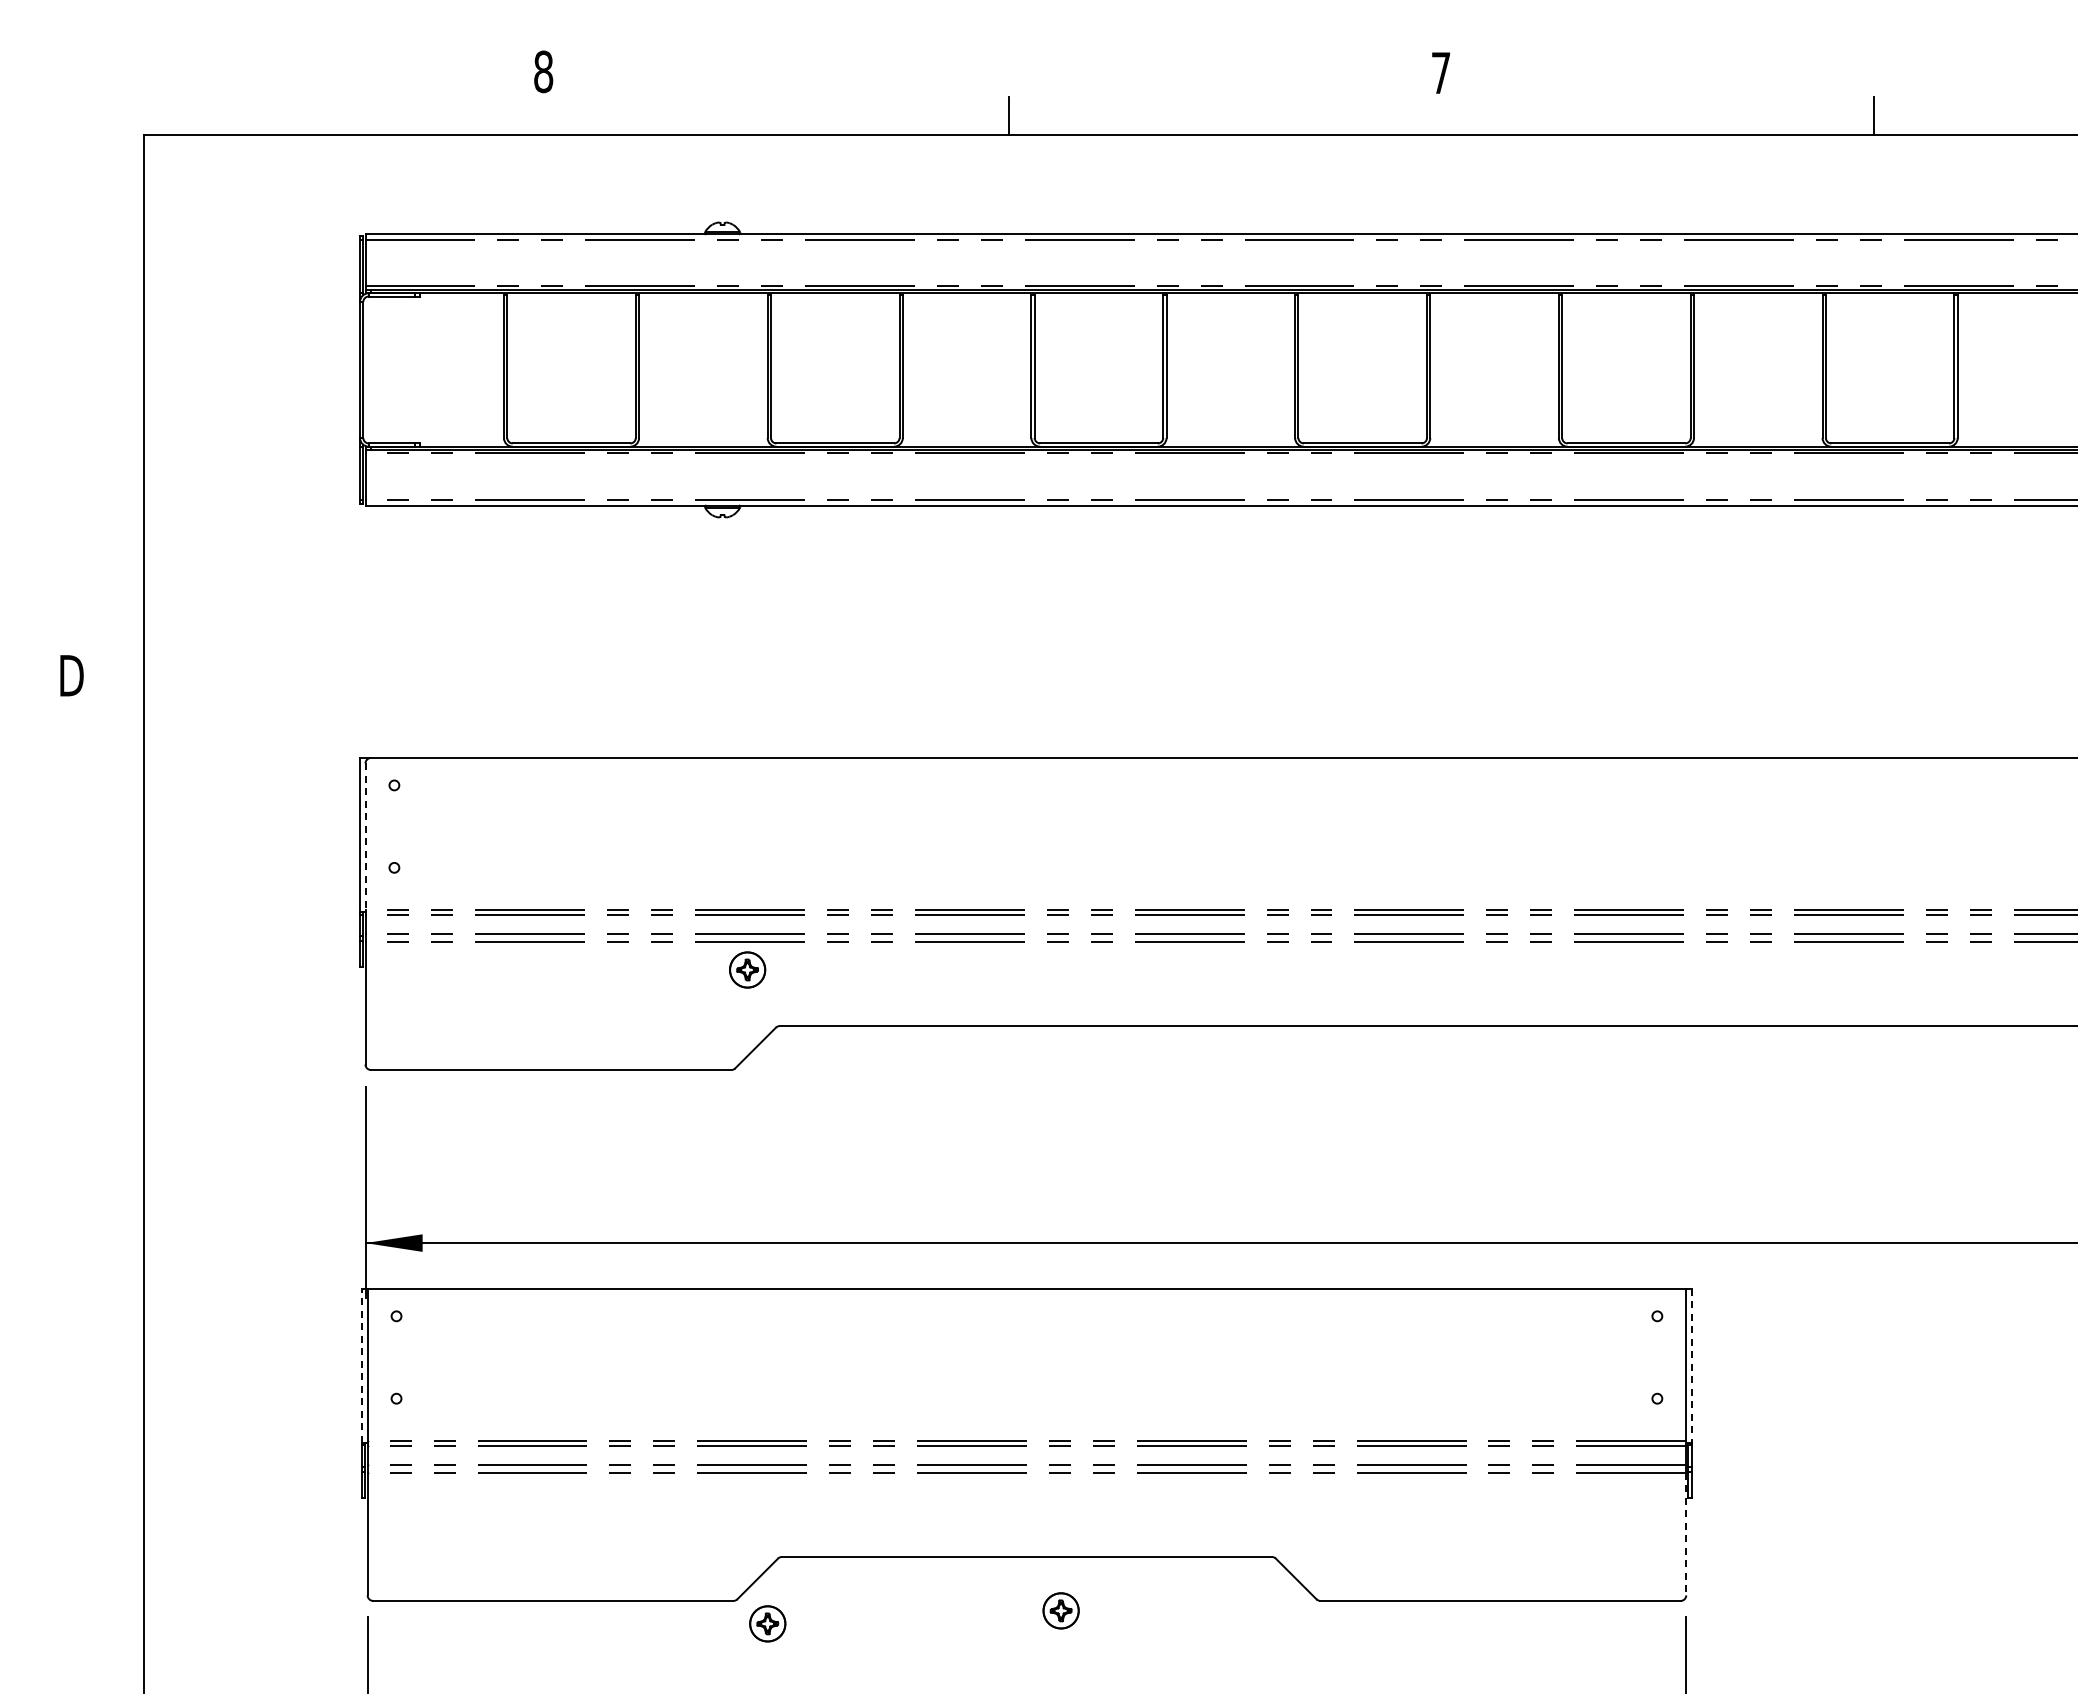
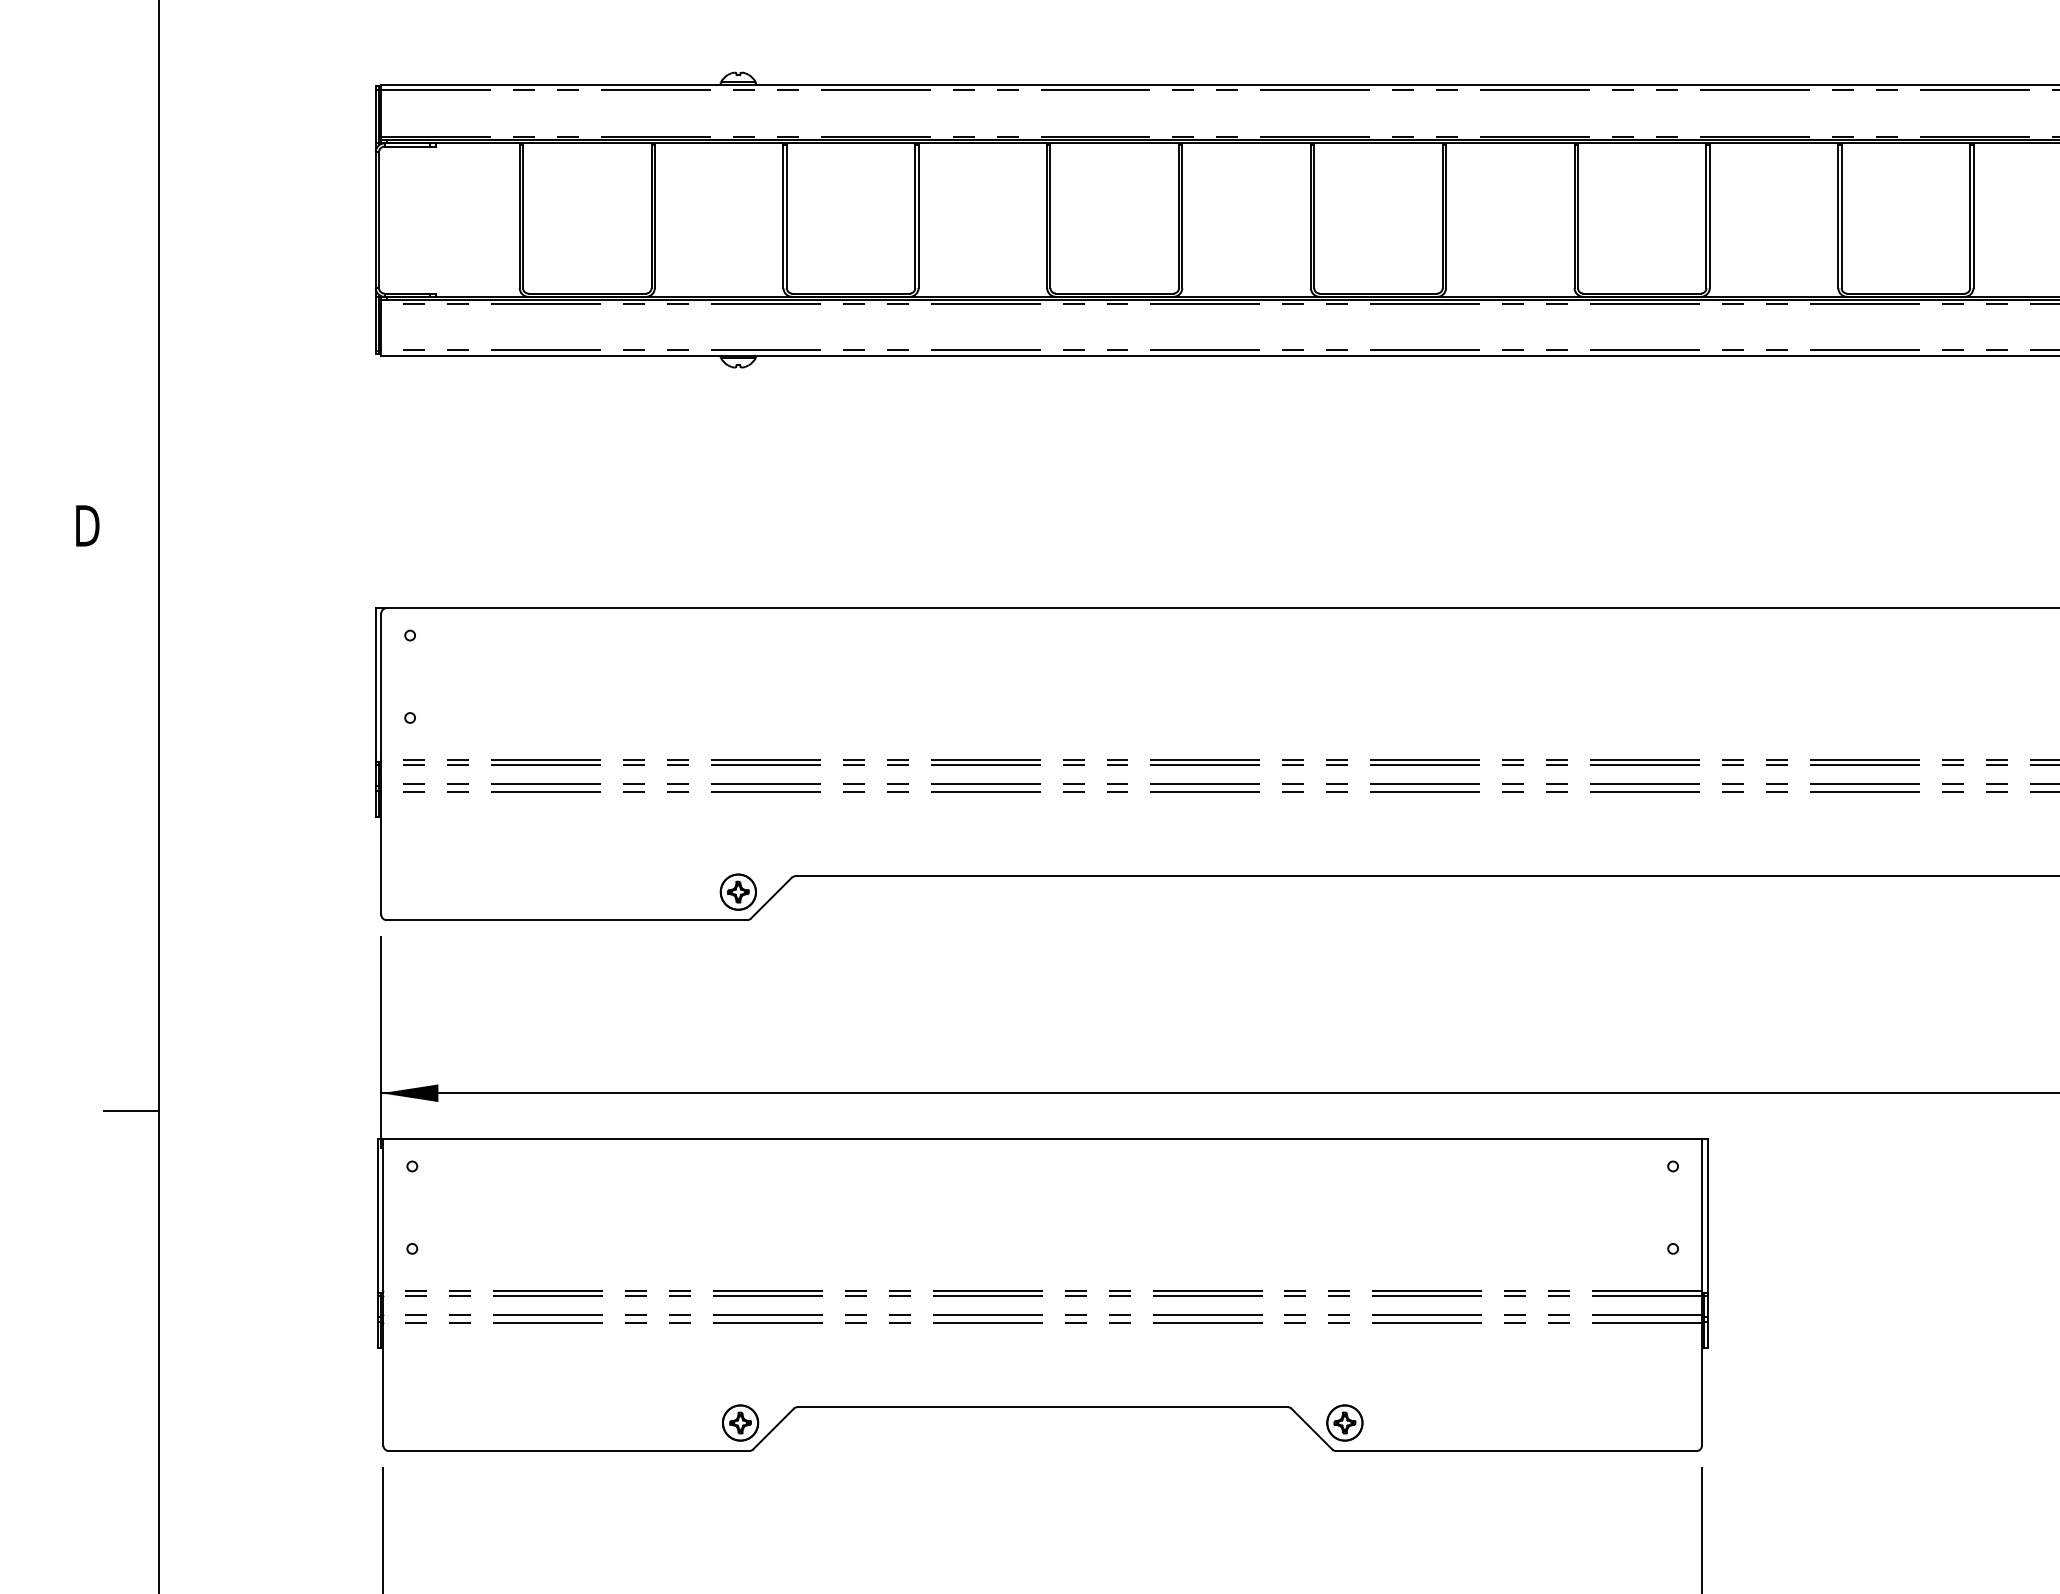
line: (365, 837) -> (381, 687), dashed -> solid
part: (747, 969) -> (738, 891), moved
line: (115, 1260) -> (131, 1110), added
line: (362, 1365) -> (378, 1215), dashed -> solid
line: (1691, 1365) -> (1707, 1215), dashed -> solid
line: (1686, 1534) -> (1702, 1384), dashed -> solid
part: (1060, 1610) -> (1344, 1422), moved
part: (767, 1623) -> (740, 1422), moved

